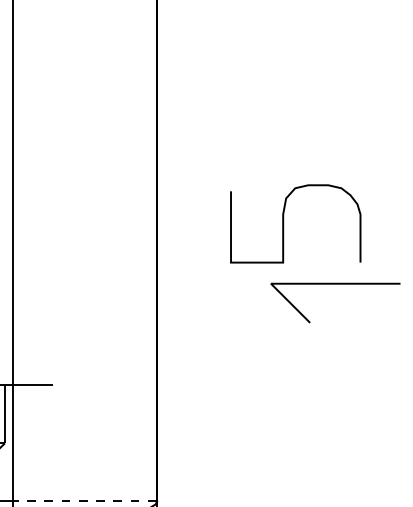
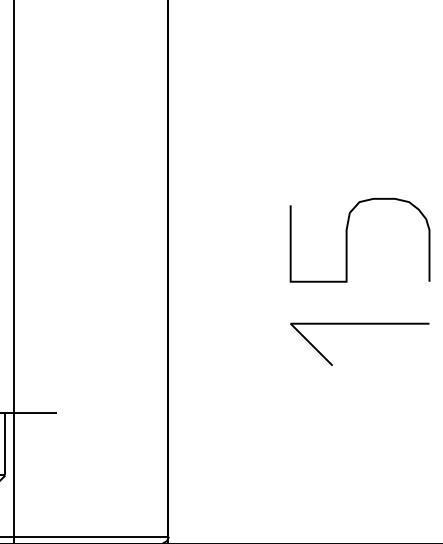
curve: (284, 223) -> (348, 239), moved
line: (335, 284) -> (359, 324), moved
line: (84, 500) -> (90, 536), dashed -> solid

